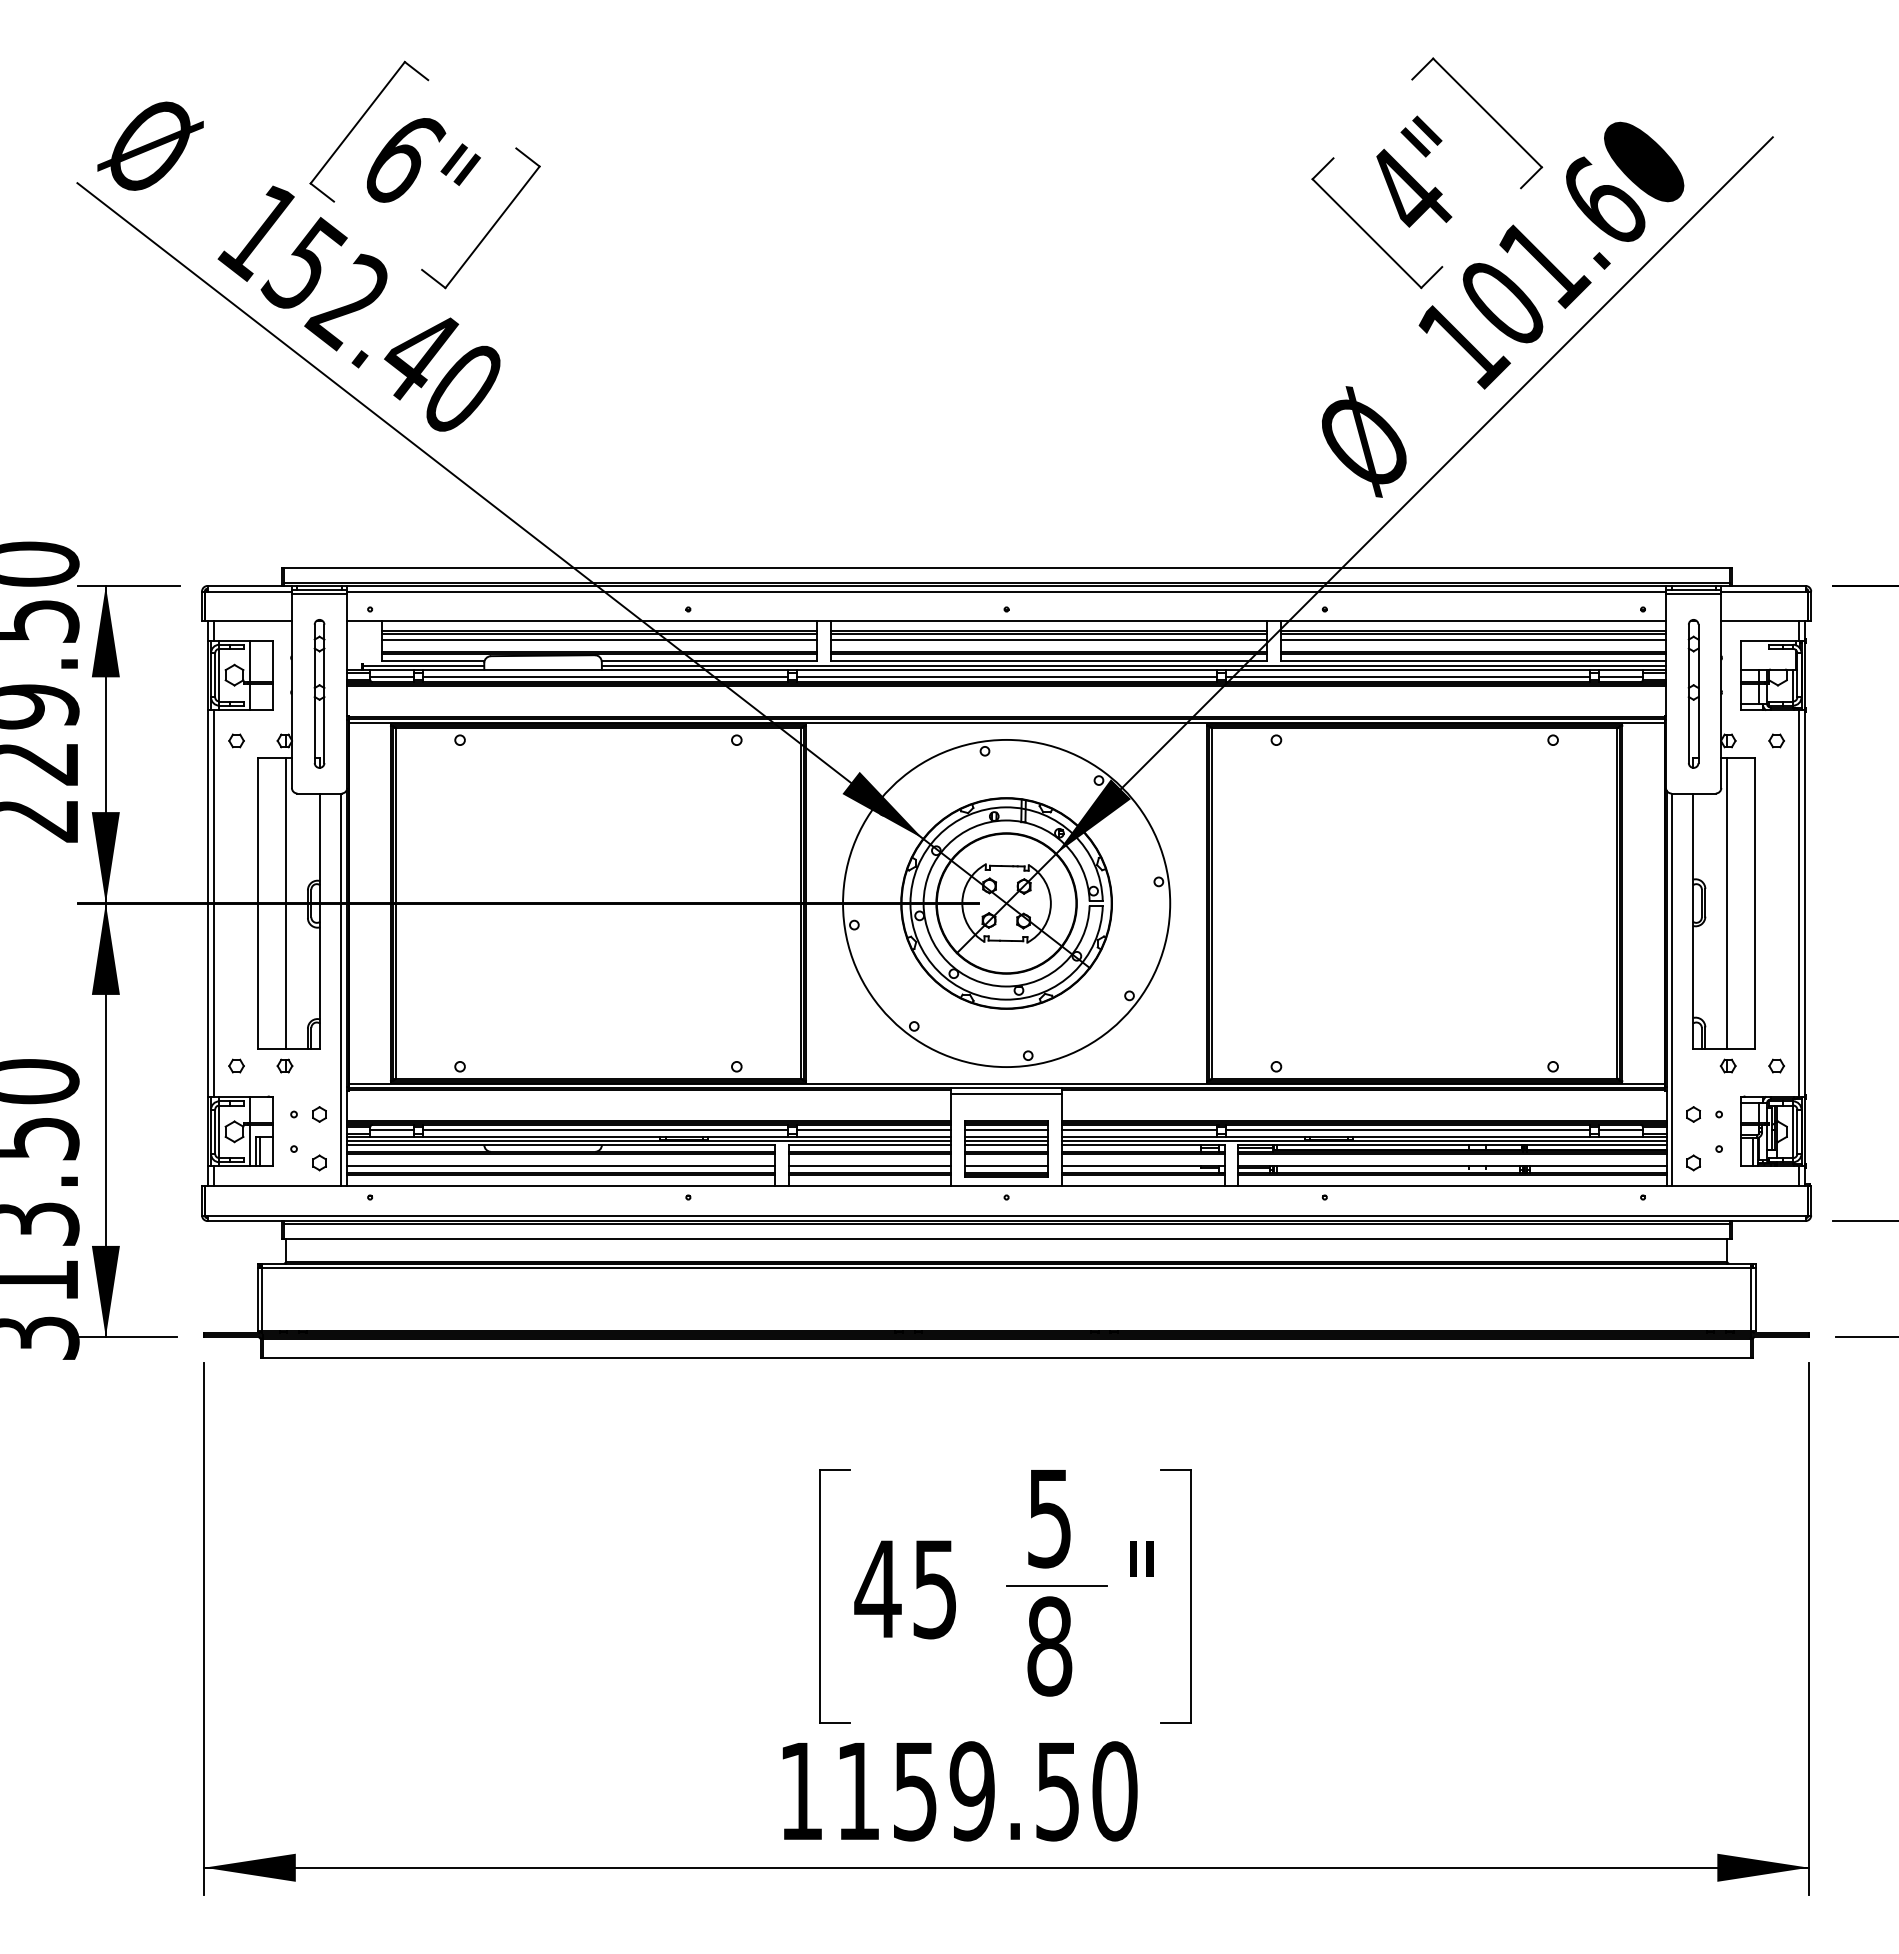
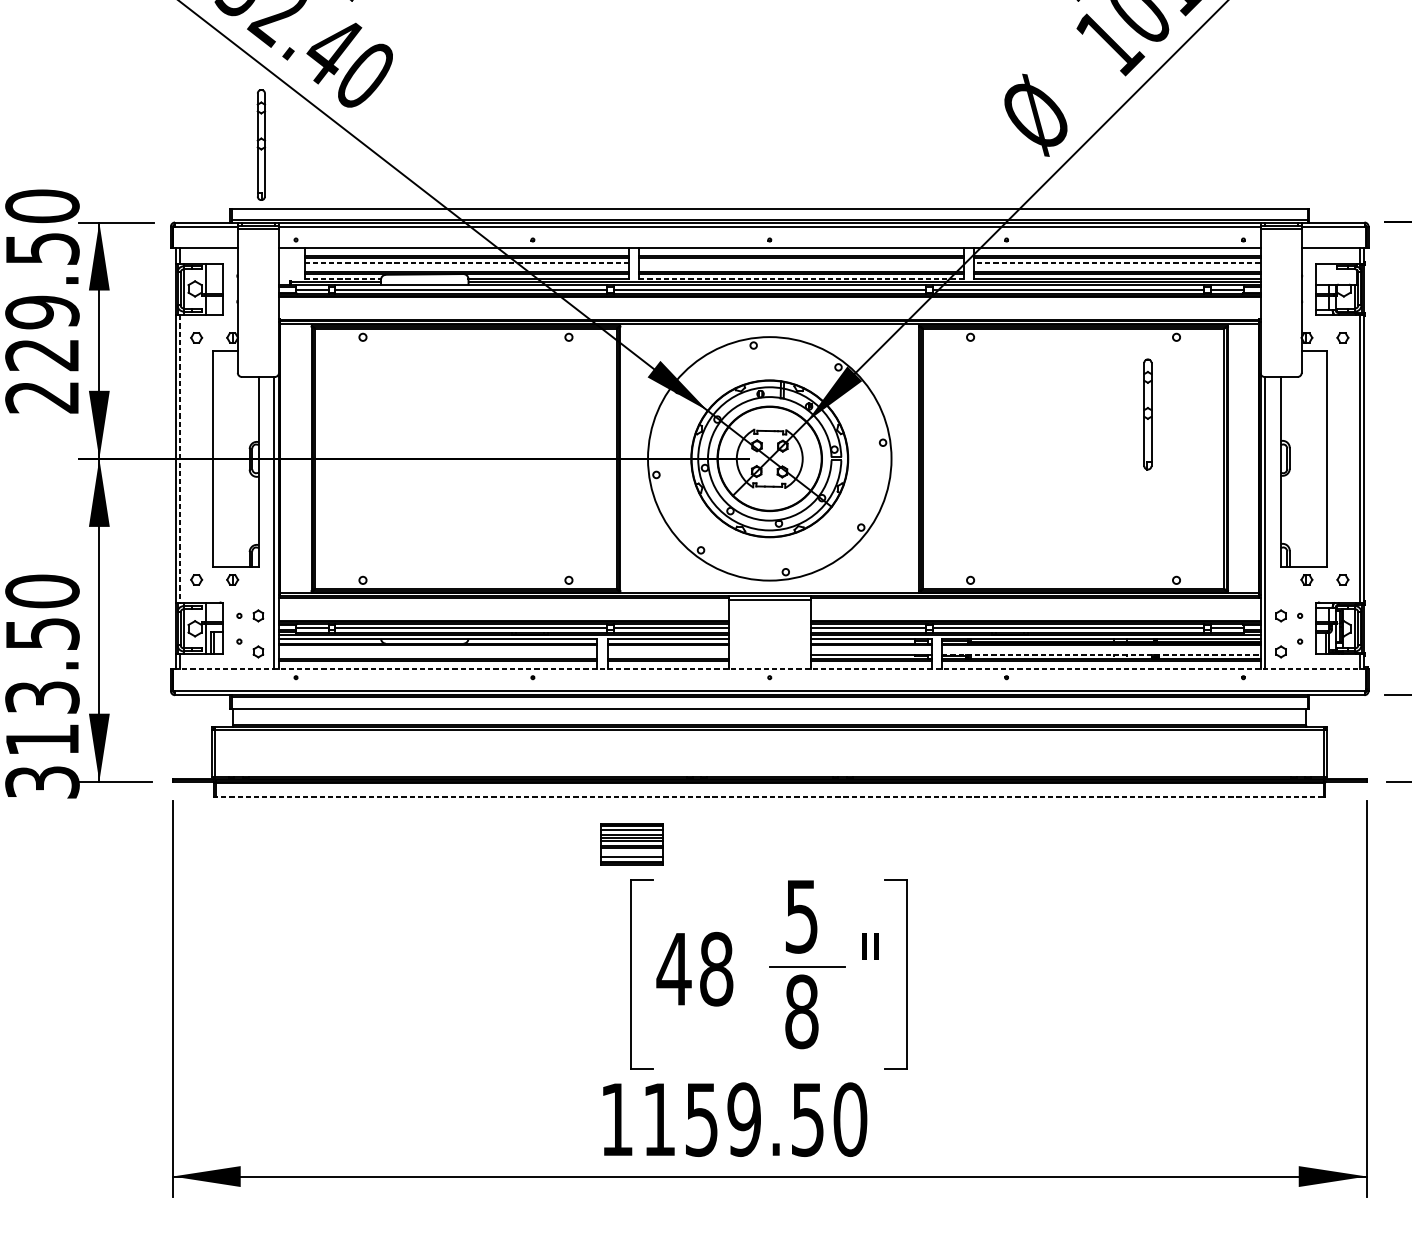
line: (599, 639) -> (466, 262), solid -> dashed
line: (1049, 639) -> (801, 262), removed
line: (1473, 639) -> (1117, 262), solid -> dashed
line: (433, 661) -> (343, 278), solid -> dashed
line: (1049, 661) -> (801, 278), solid -> dashed
part: (319, 693) -> (261, 144), moved
part: (1693, 693) -> (1147, 414), moved
line: (285, 903) -> (233, 458), removed
line: (1727, 903) -> (1306, 458), removed
line: (213, 904) -> (179, 459), solid -> dashed
part: (1006, 1148) -> (631, 843), moved
line: (560, 1166) -> (437, 654), removed
line: (869, 1166) -> (667, 654), removed
line: (1452, 1166) -> (1101, 654), solid -> dashed
line: (1006, 1186) -> (769, 669), solid -> dashed
line: (1006, 1358) -> (769, 797), solid -> dashed
text: (935, 1589) -> (716, 969), 45 -> 48

